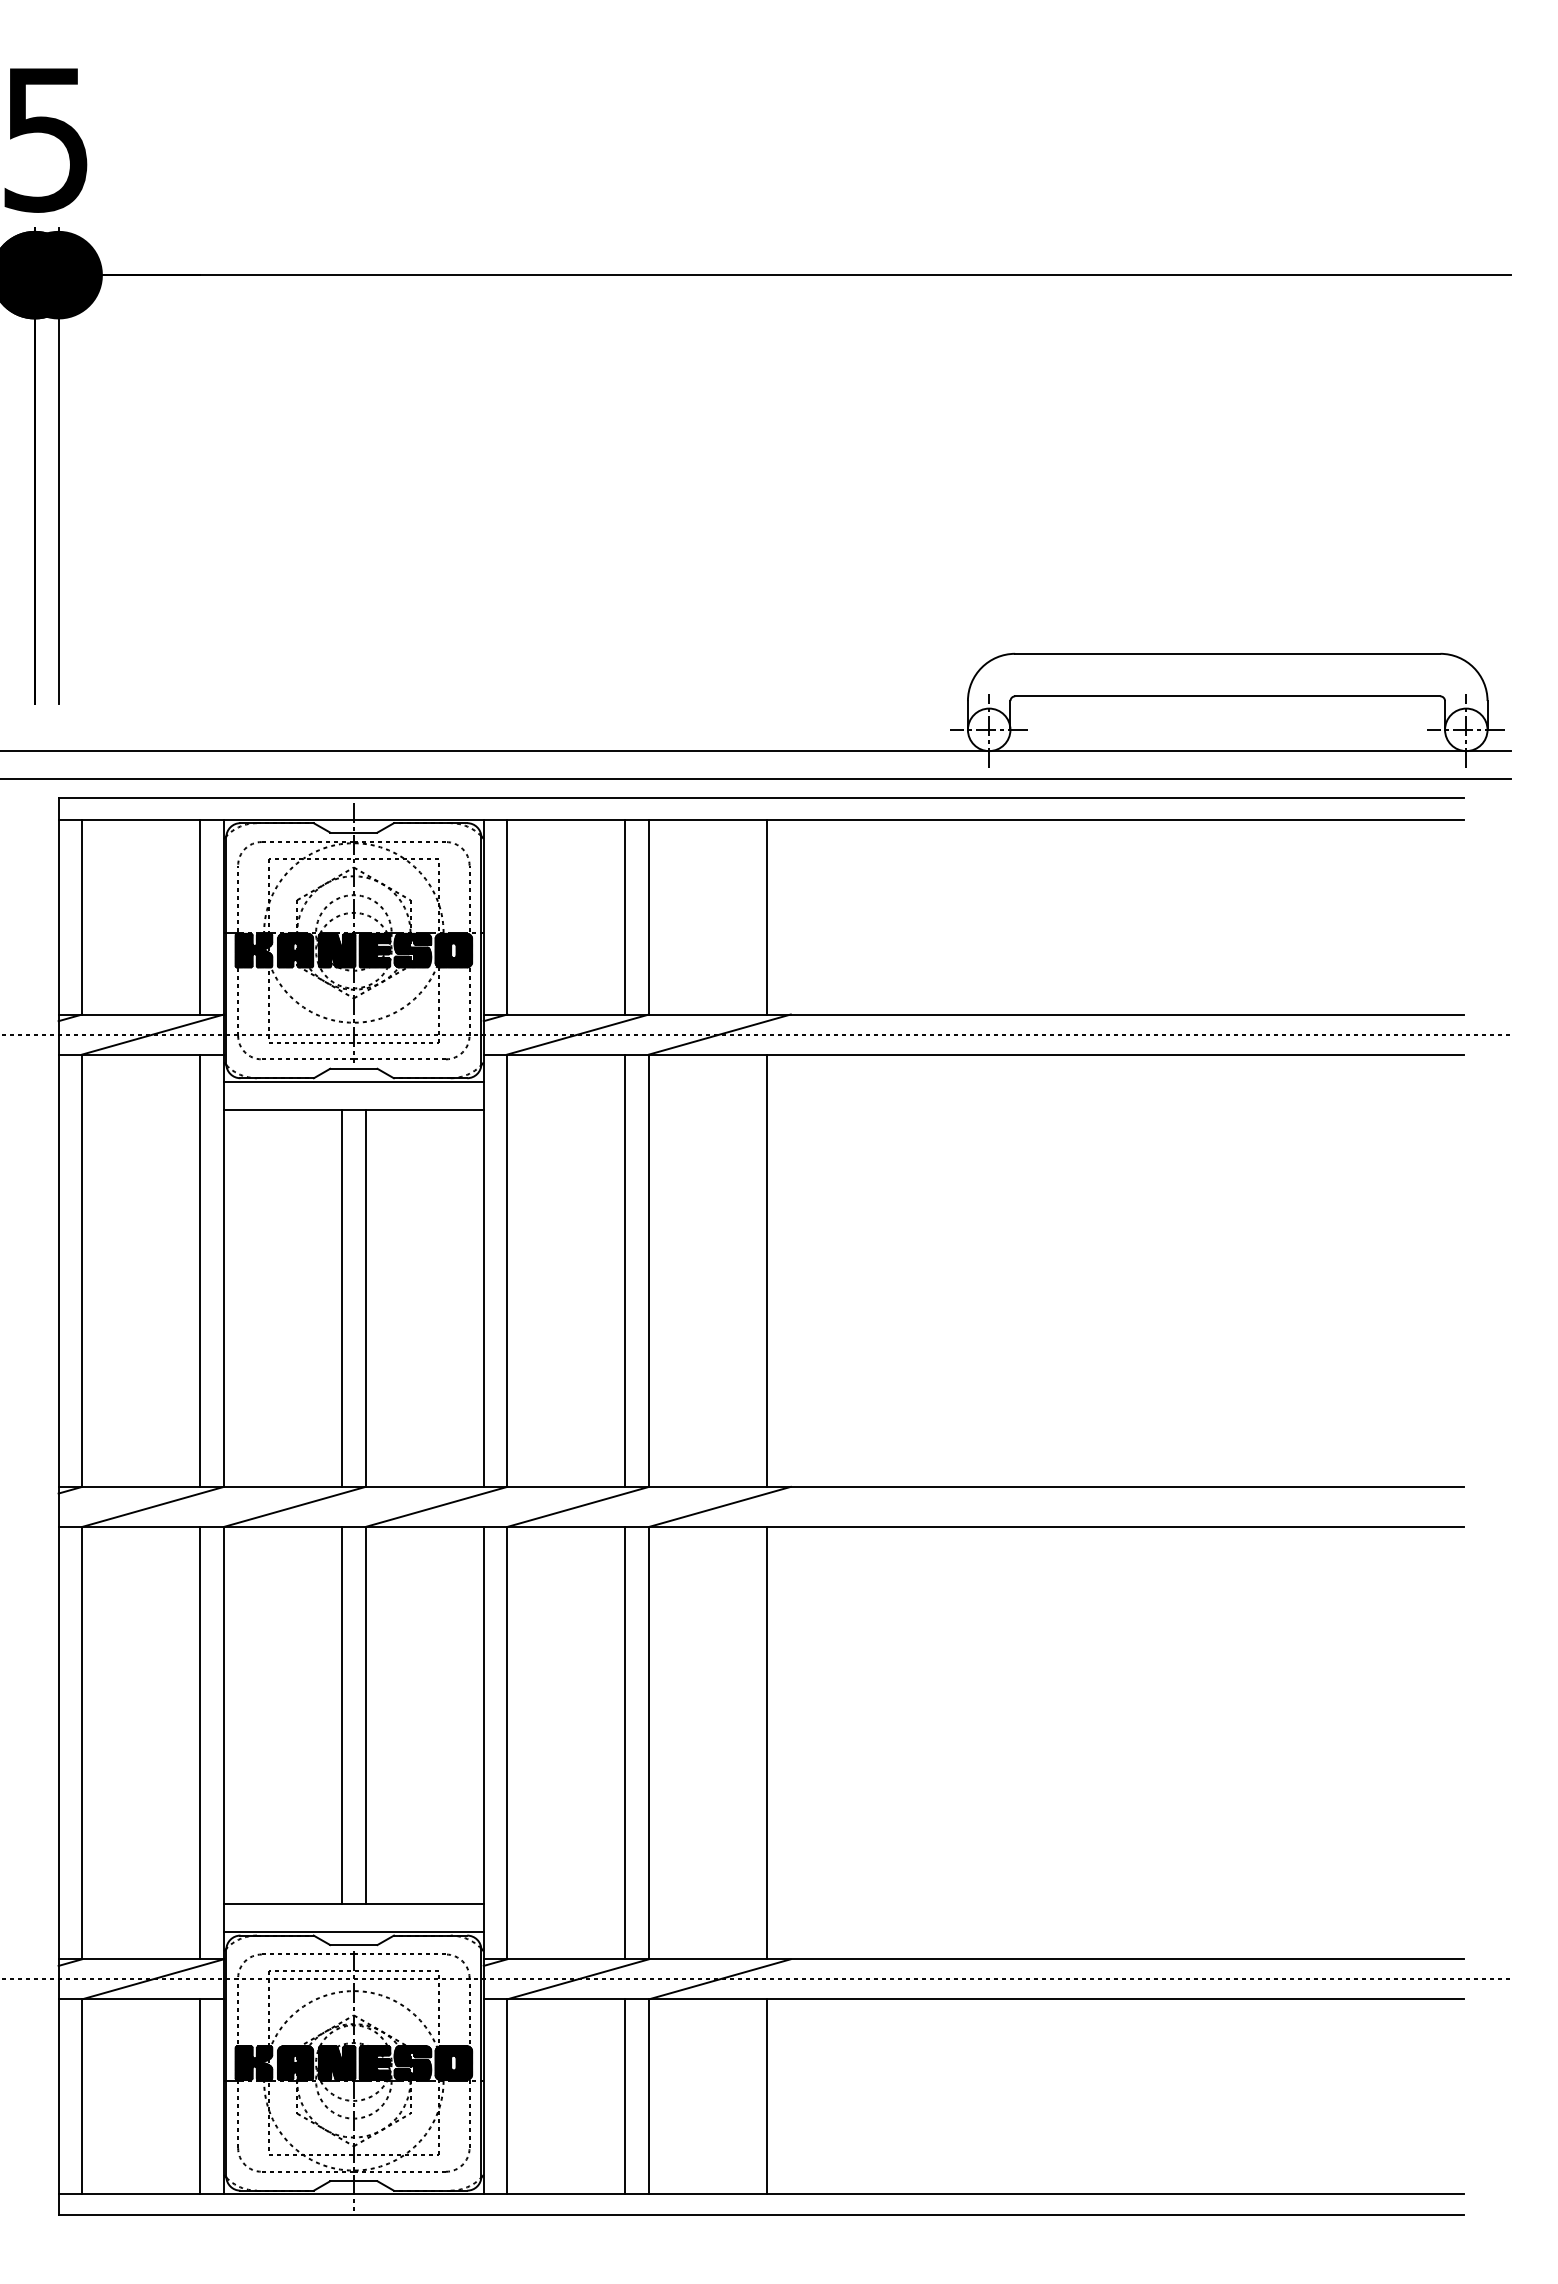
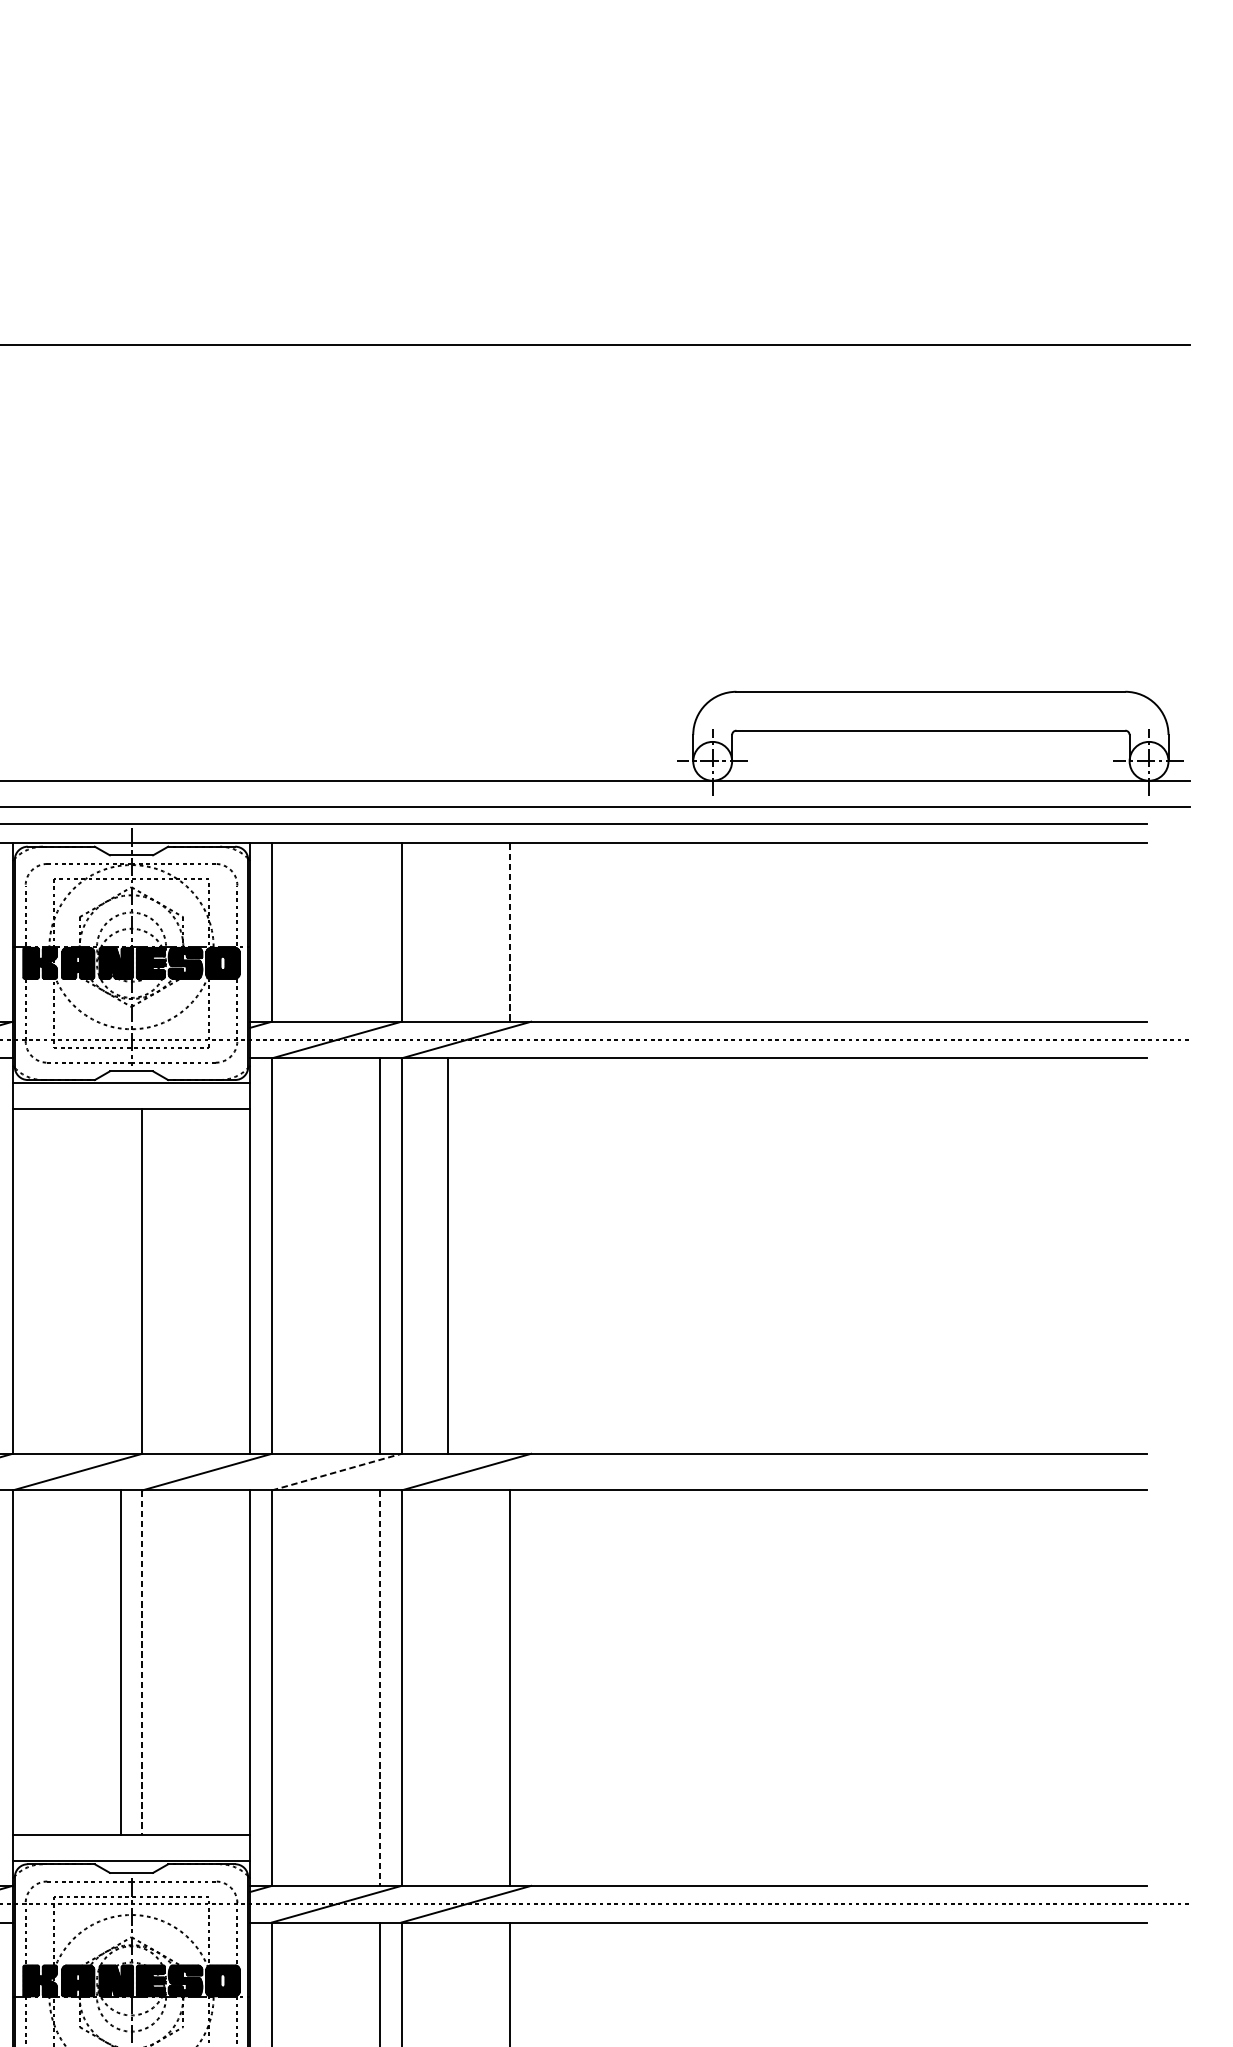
line: (625, 916) -> (380, 932), removed
line: (767, 917) -> (509, 932), solid -> dashed
line: (767, 1270) -> (448, 1255), moved
line: (342, 1298) -> (121, 1281), removed
line: (578, 1506) -> (337, 1471), solid -> dashed
line: (365, 1715) -> (142, 1662), solid -> dashed
line: (625, 1743) -> (380, 1688), solid -> dashed

